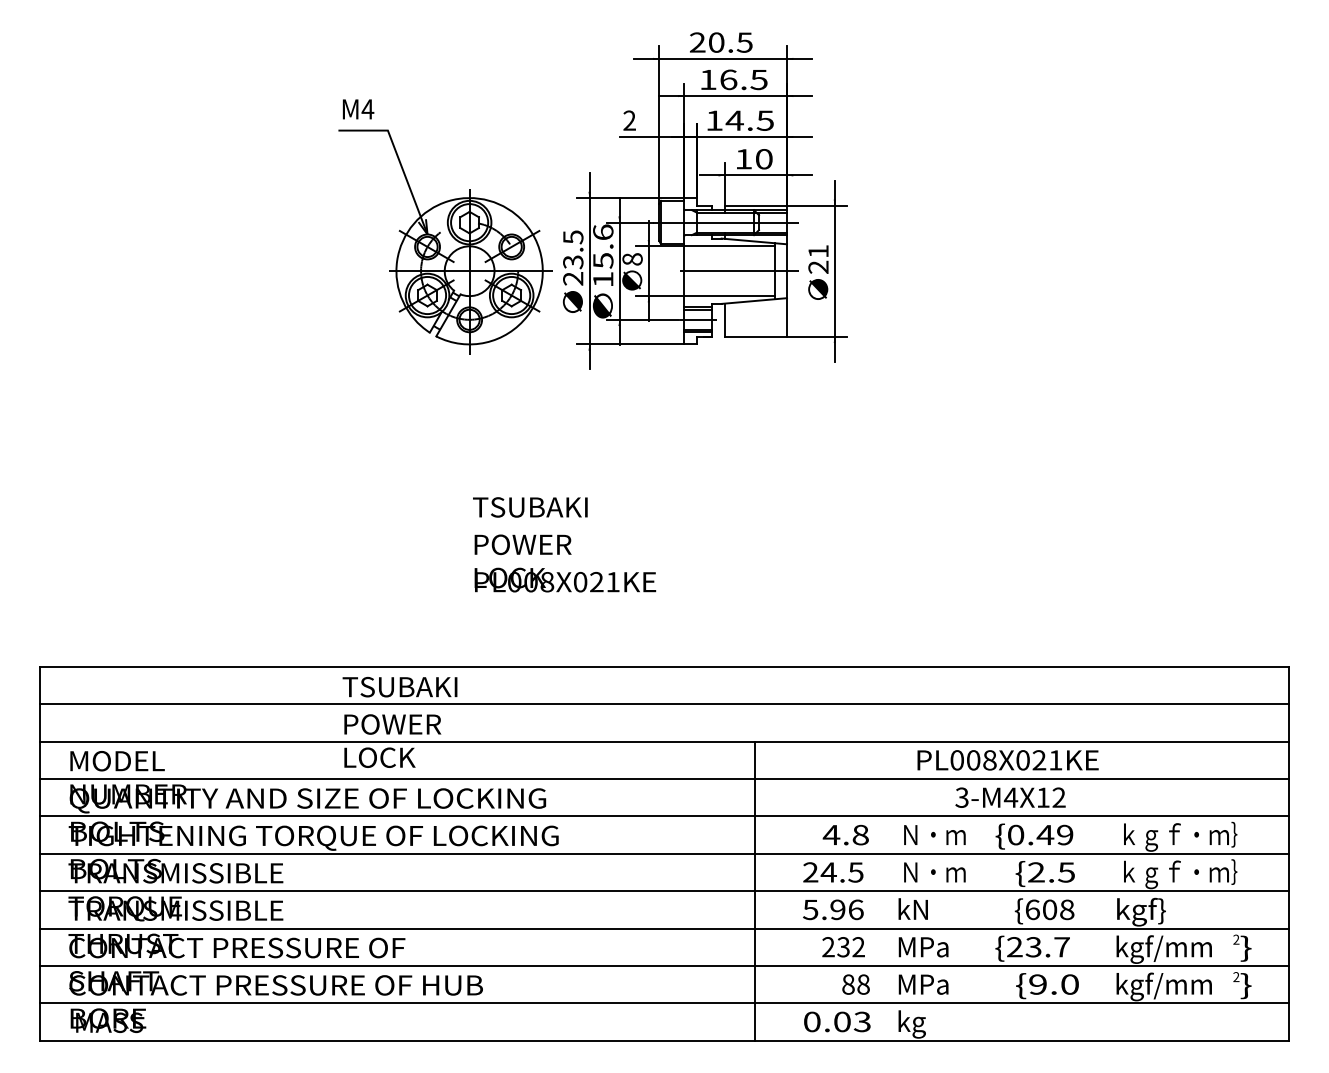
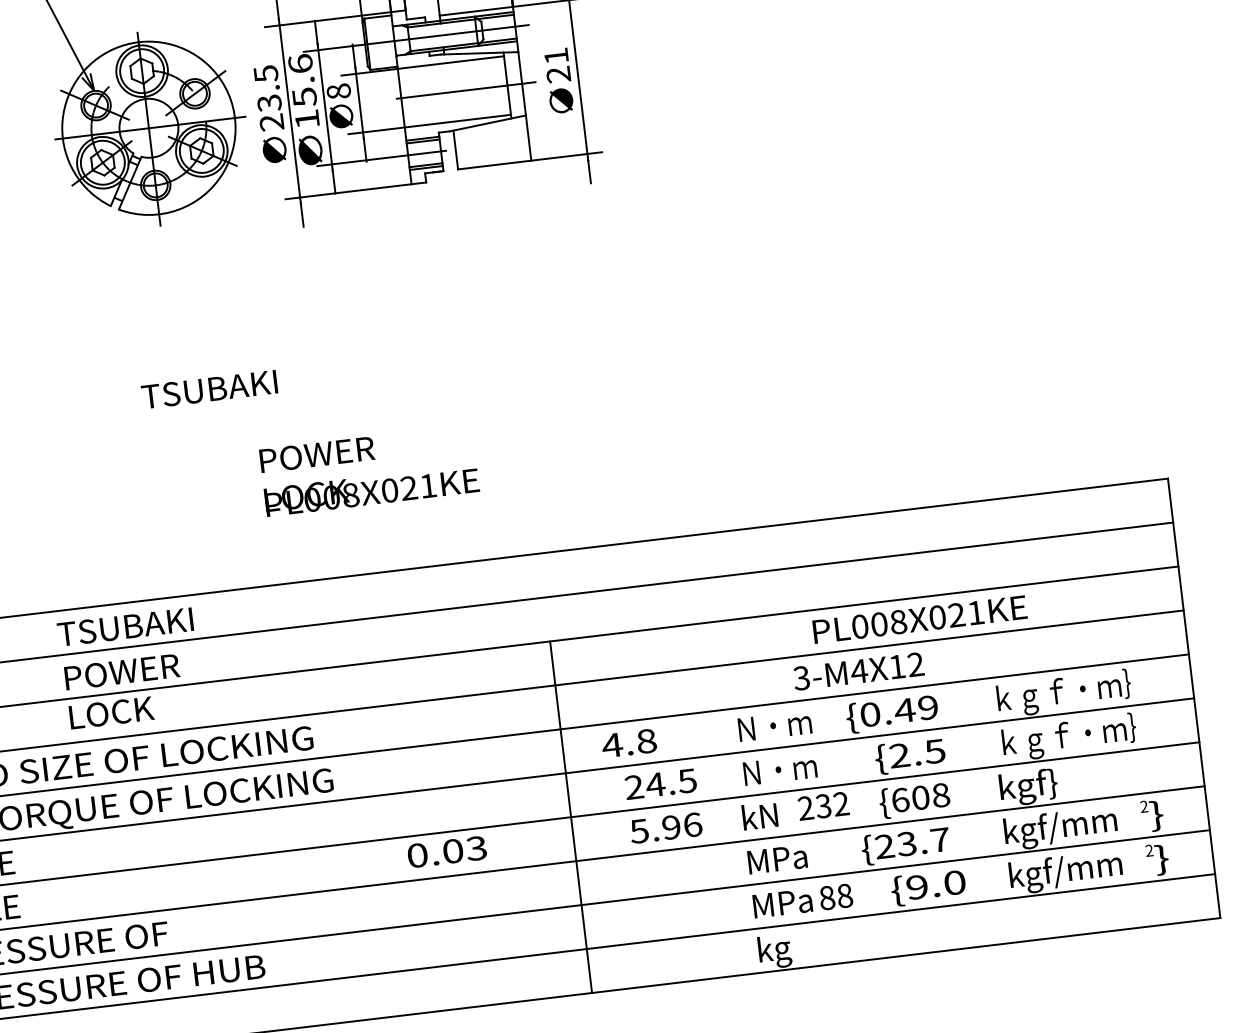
text: (530, 507) -> (209, 389), moved
text: (565, 563) -> (369, 470), moved
text: (1007, 760) -> (919, 619), moved
text: (845, 834) -> (628, 742), moved
text: (843, 947) -> (823, 806), moved
text: (855, 984) -> (835, 896), moved
text: (837, 1021) -> (447, 851), moved

